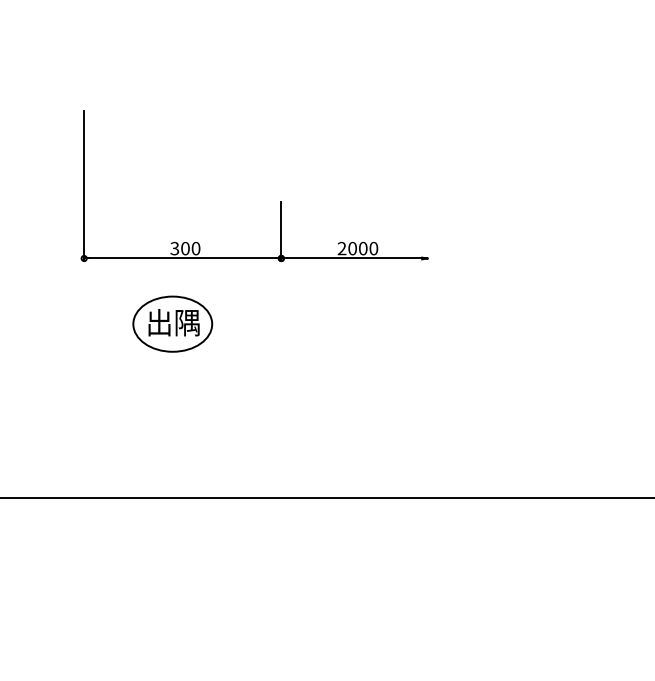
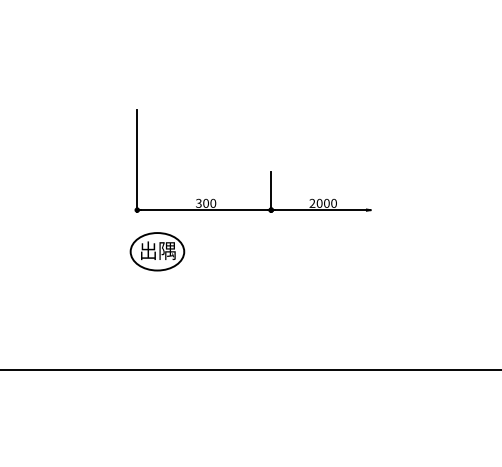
part: (280, 201) -> (270, 171), moved
part: (172, 323) -> (157, 251), moved

